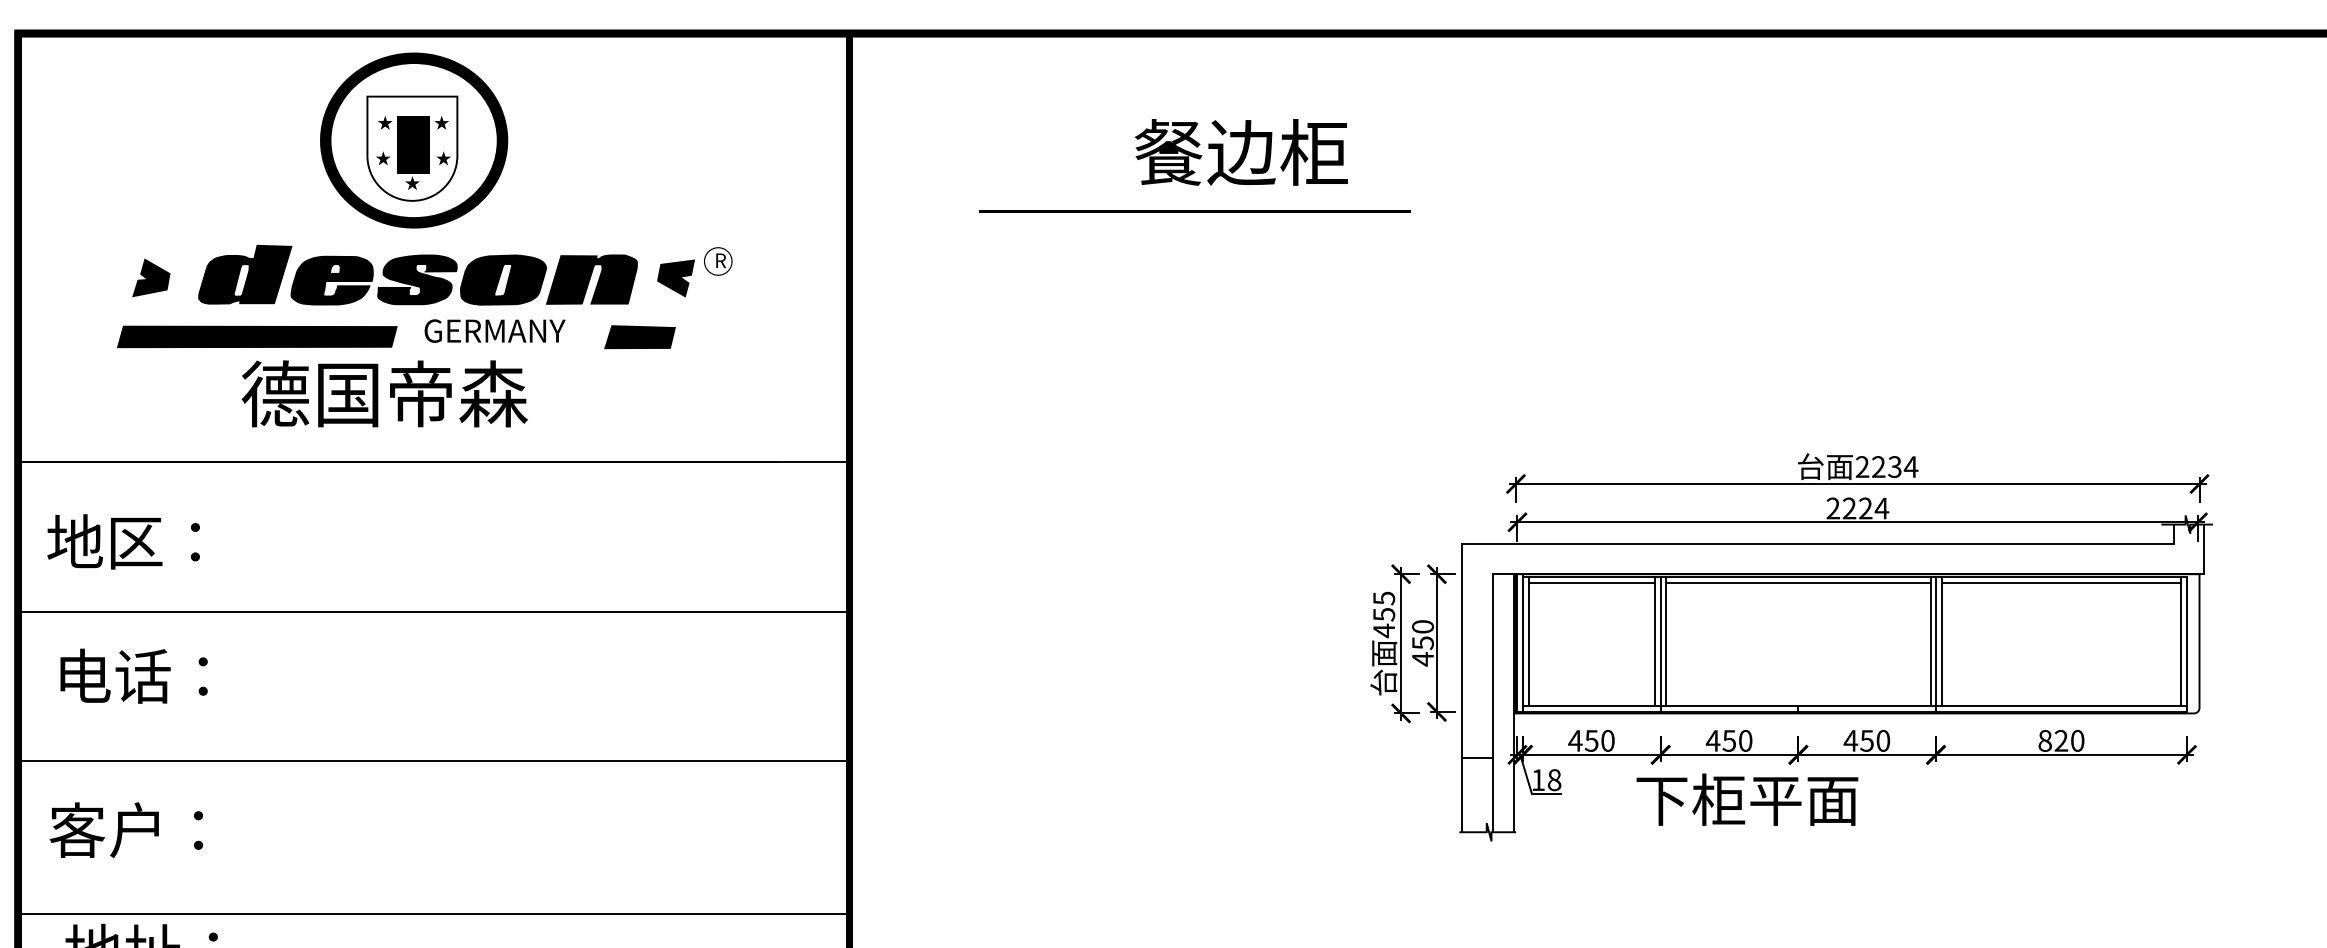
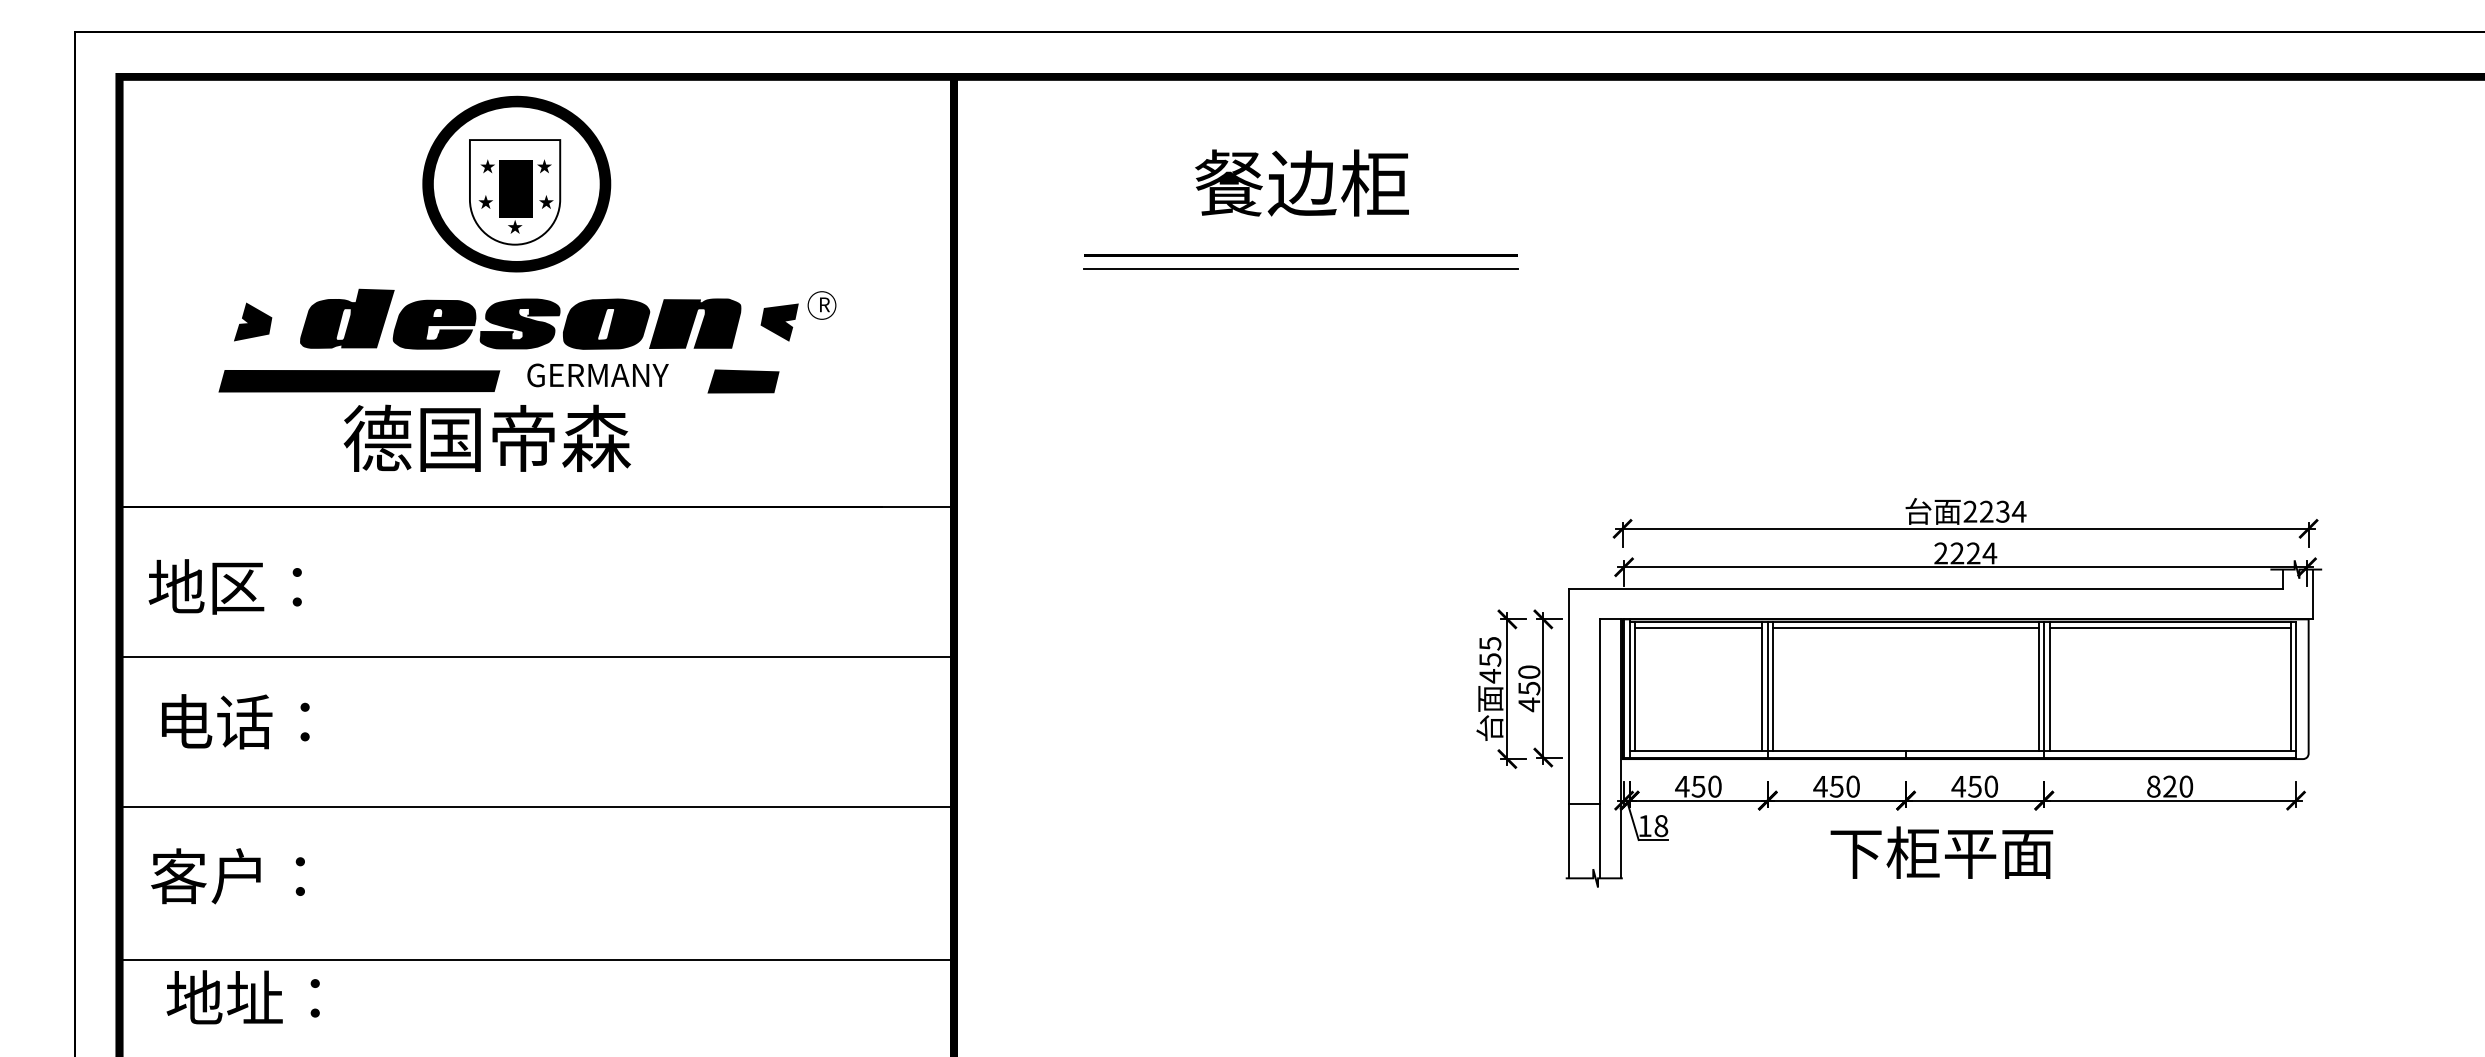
text: (1240, 151) -> (1301, 182), moved
line: (1195, 224) -> (1300, 268), added
text: (1747, 799) -> (1941, 852), moved

